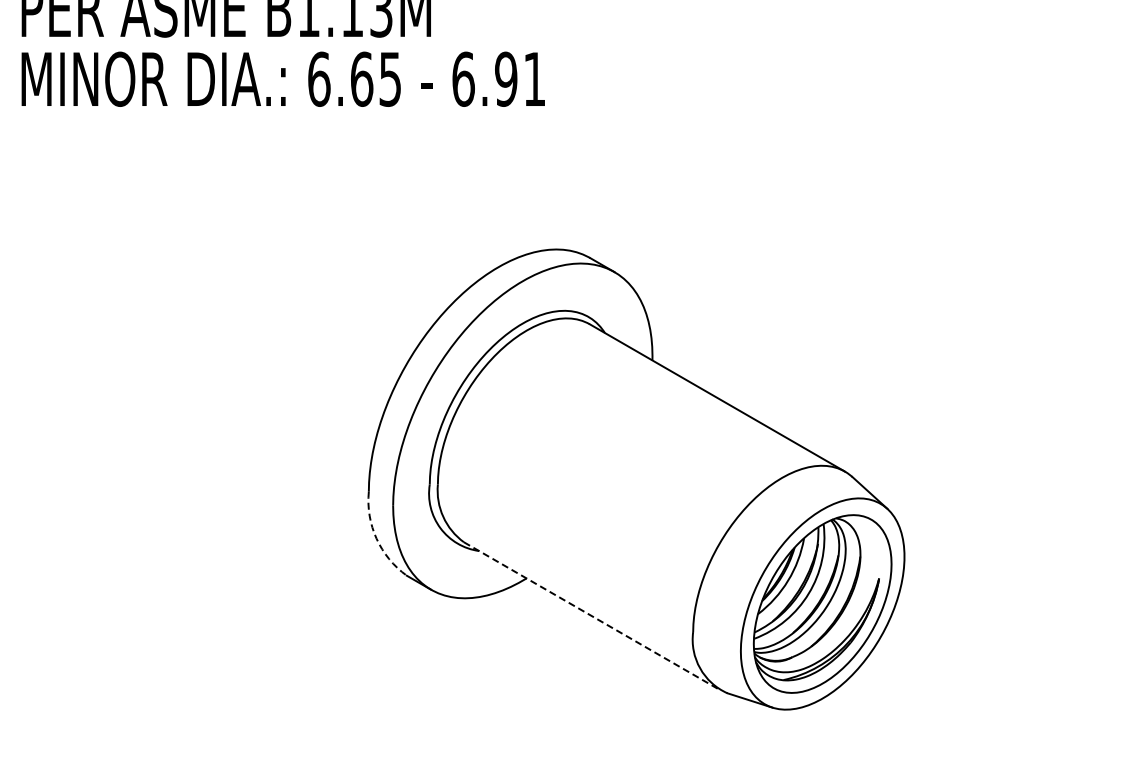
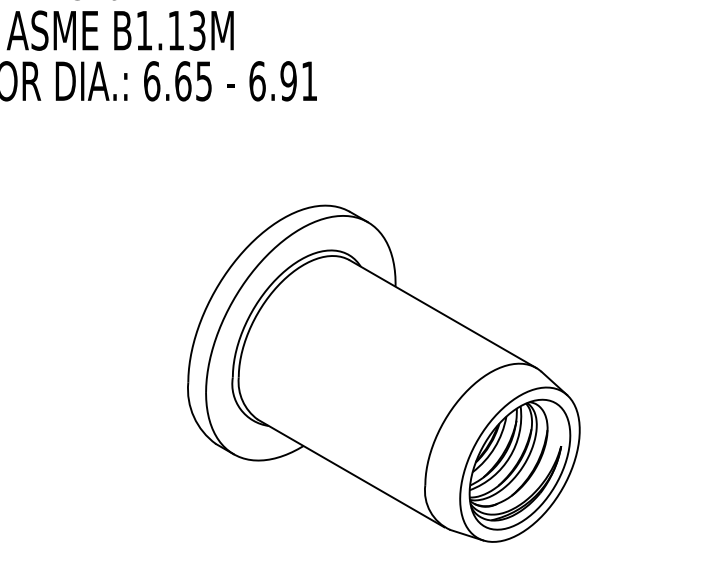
arc: (376, 538) -> (193, 416), dashed -> solid
line: (592, 616) -> (351, 473), dashed -> solid

